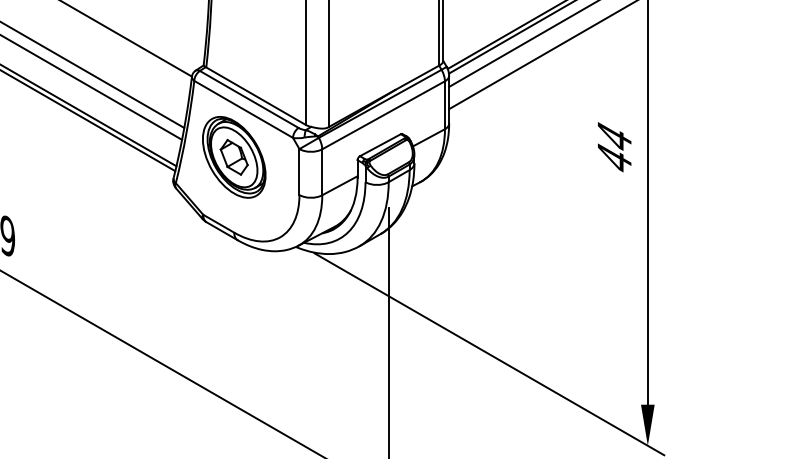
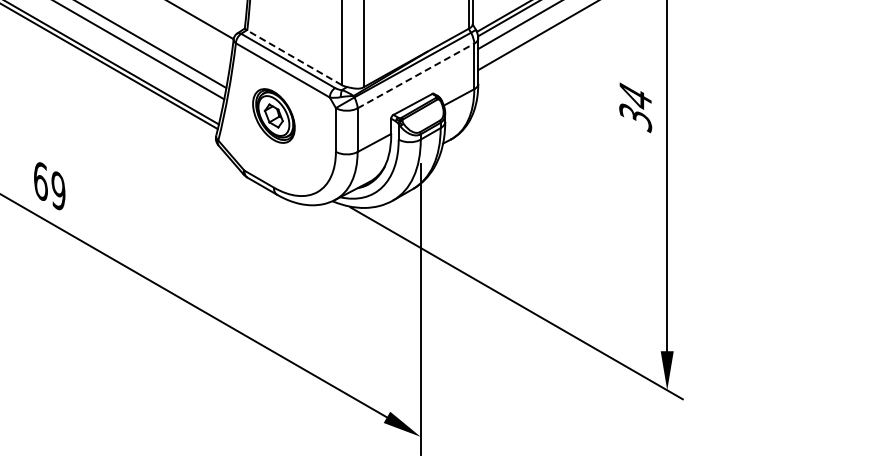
line: (255, 95) -> (294, 57), solid -> dashed
line: (383, 115) -> (415, 76), solid -> dashed
part: (233, 156) -> (273, 115), size x0.7
text: (614, 159) -> (635, 118), 44 -> 34

